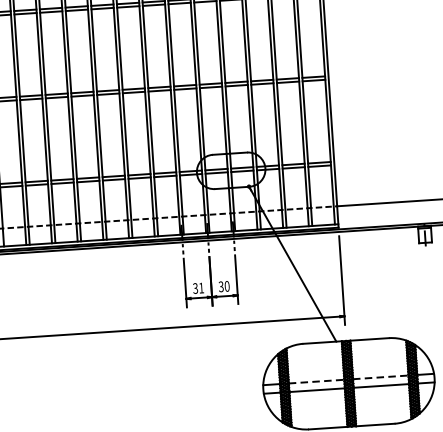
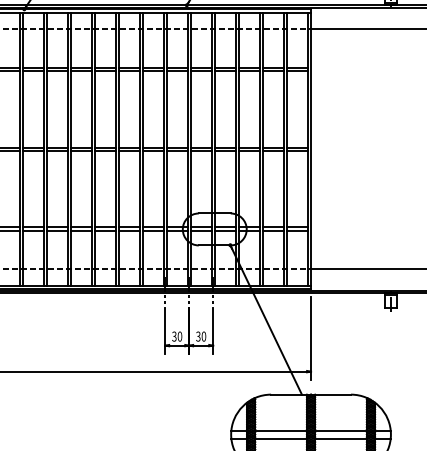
text: (201, 288) -> (179, 336), 31 -> 30
line: (381, 377) -> (341, 430), dashed -> solid
line: (316, 381) -> (281, 430), dashed -> solid

